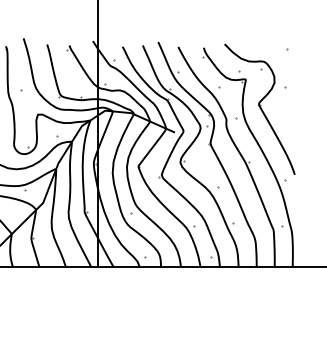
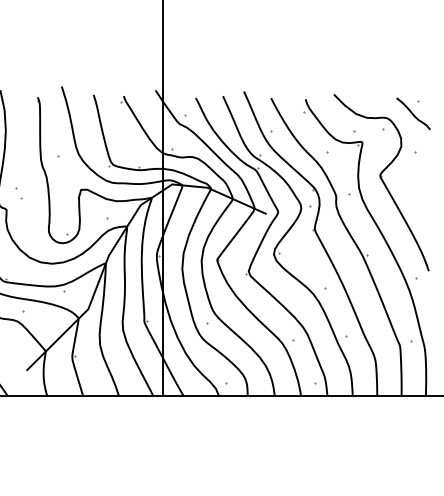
curve: (283, 58) -> (413, 113), added

